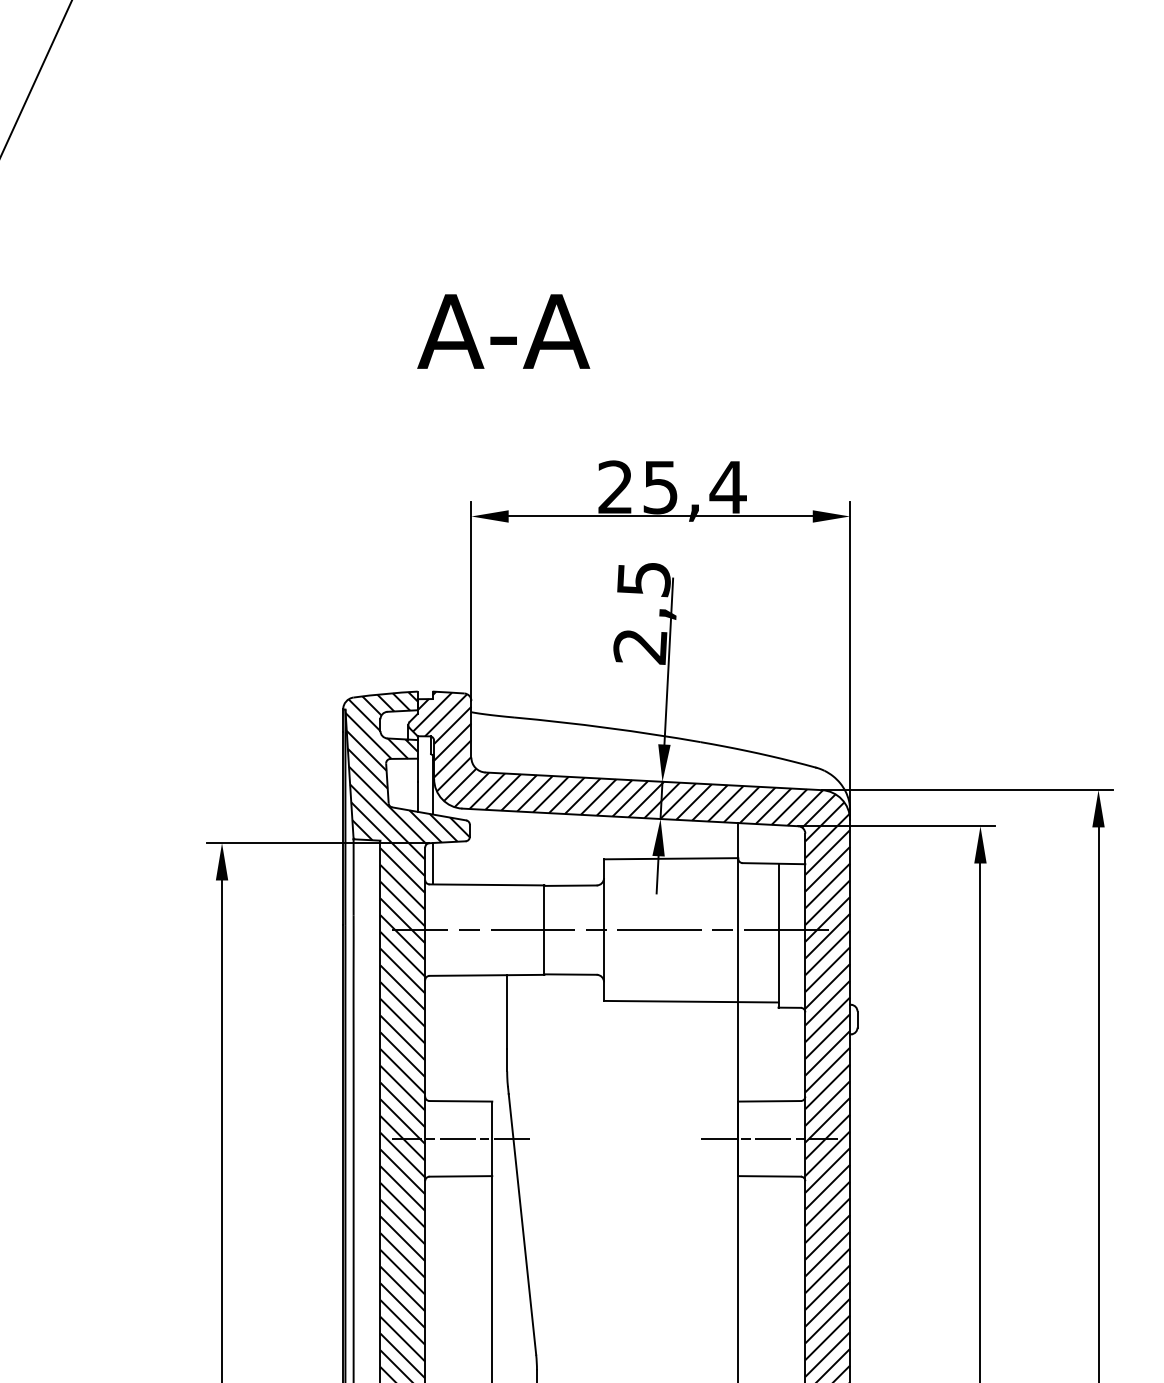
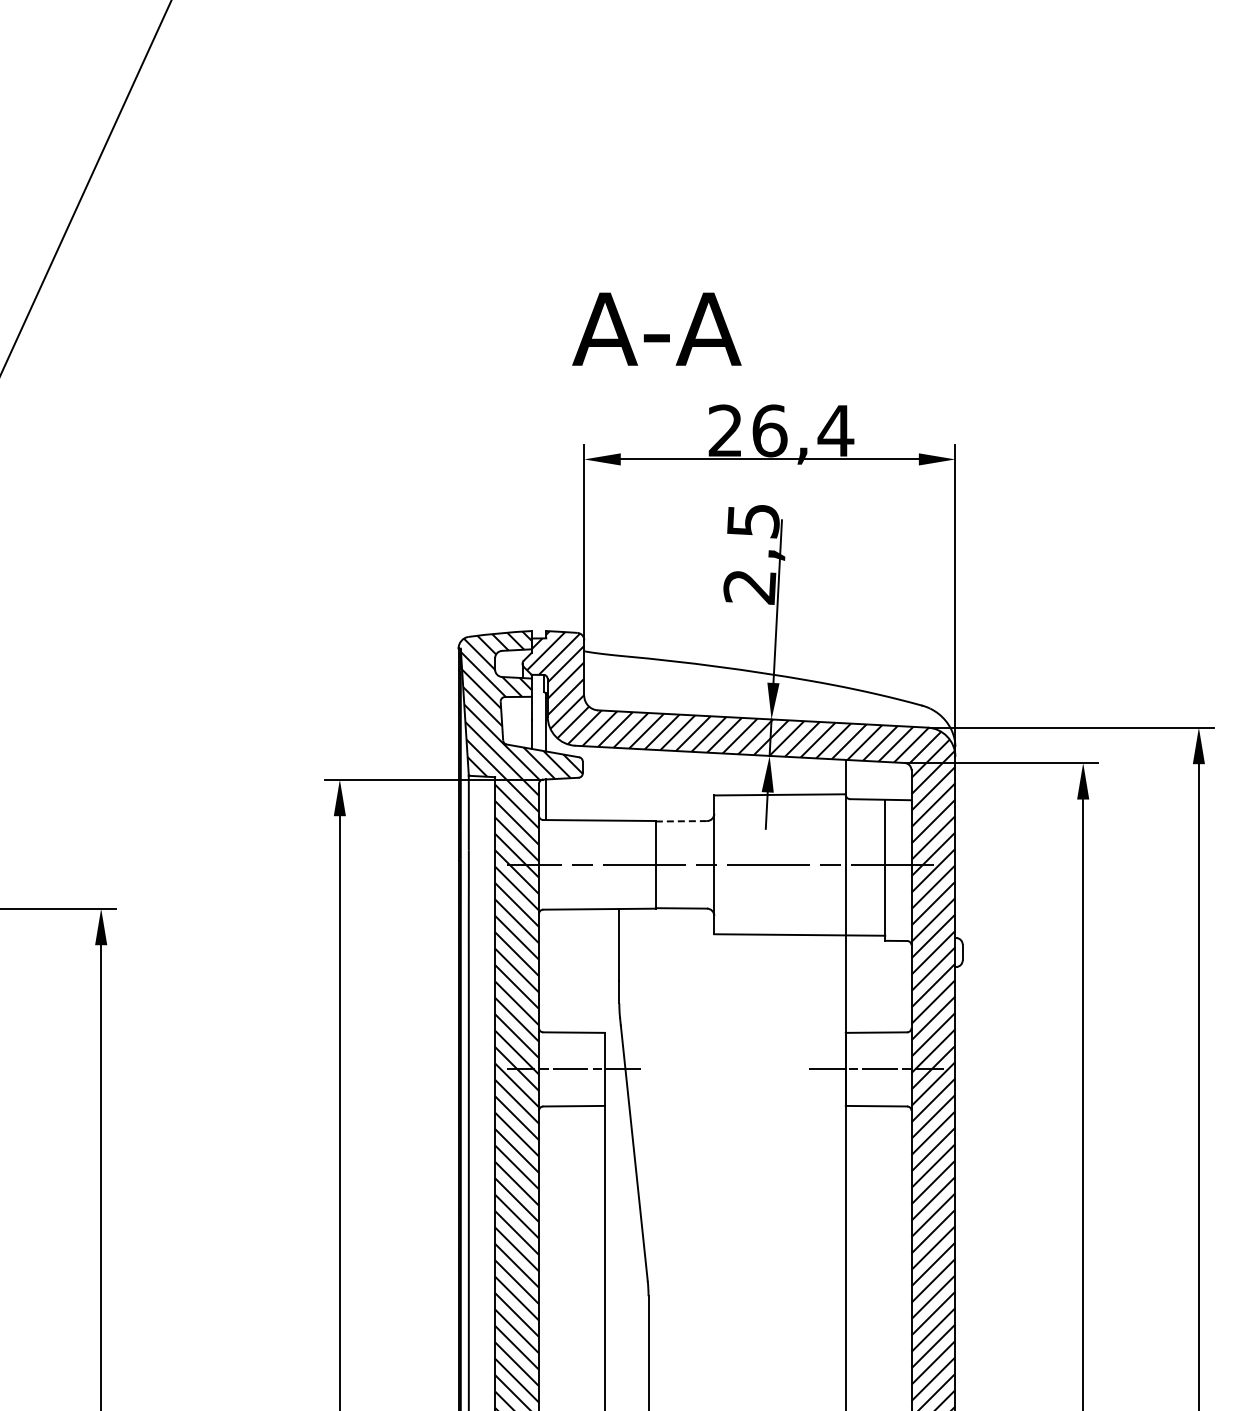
text: (503, 330) -> (656, 328), moved
text: (660, 486) -> (769, 430), 25,4 -> 26,4
line: (570, 885) -> (681, 821), solid -> dashed

